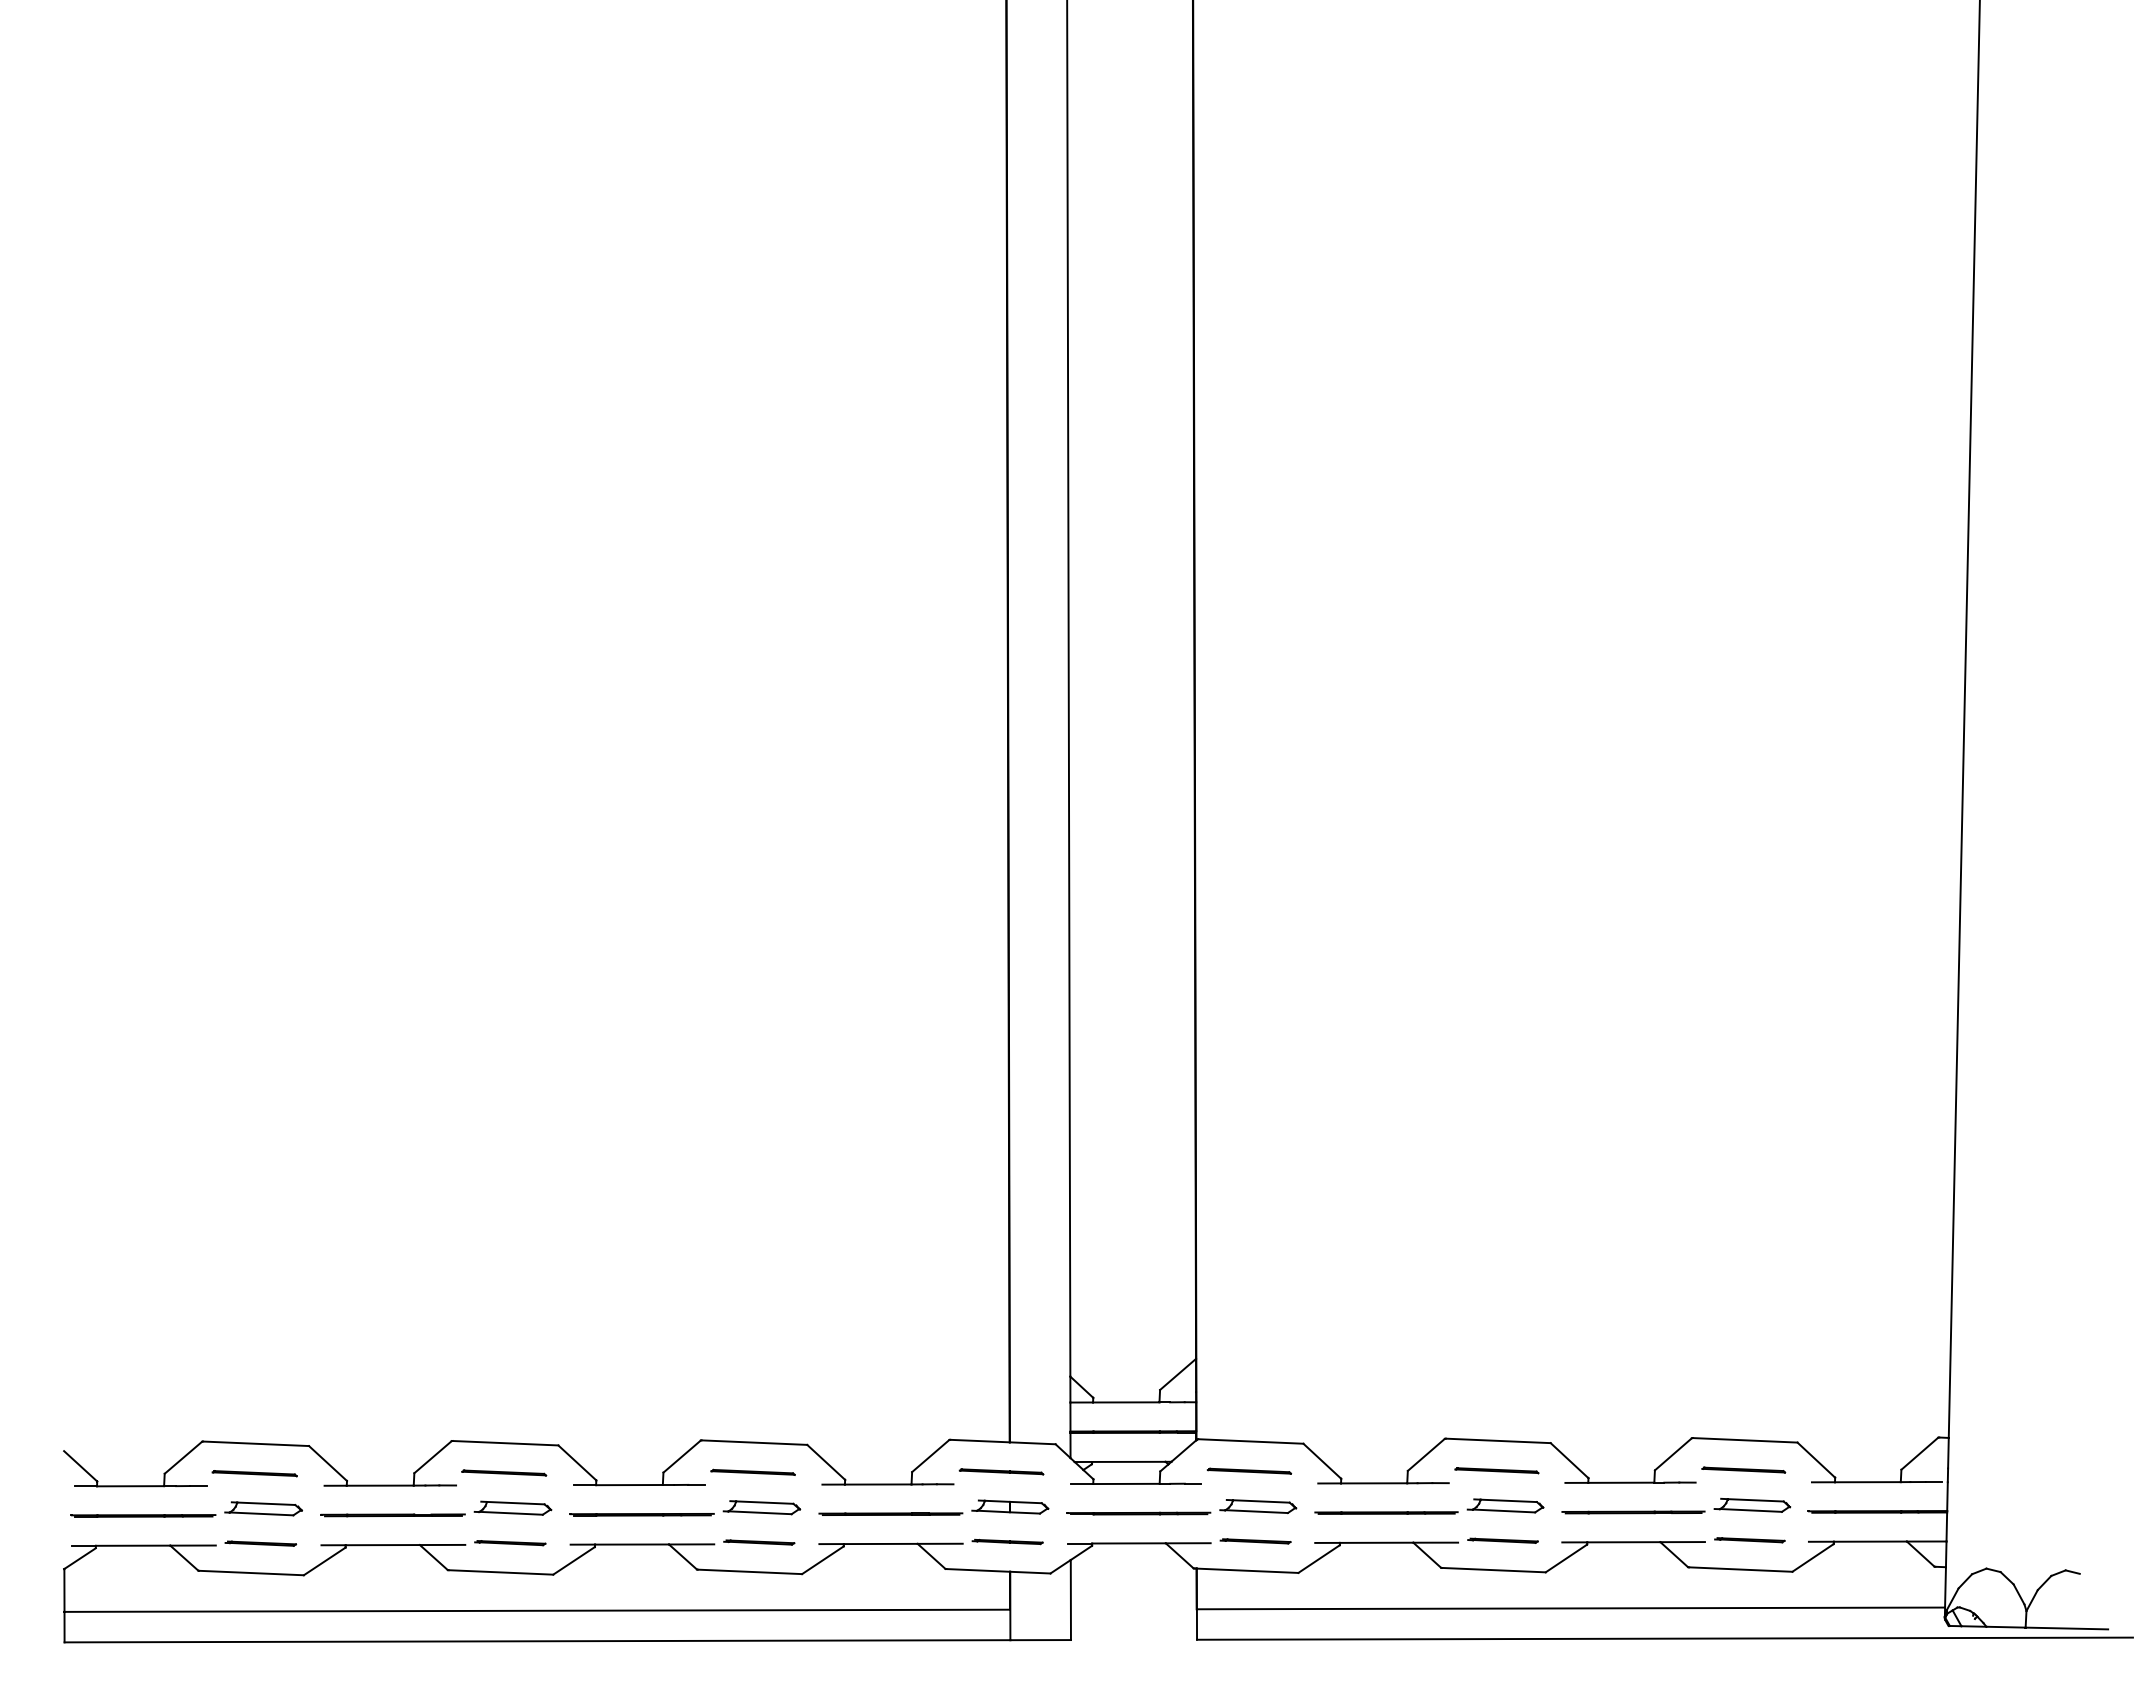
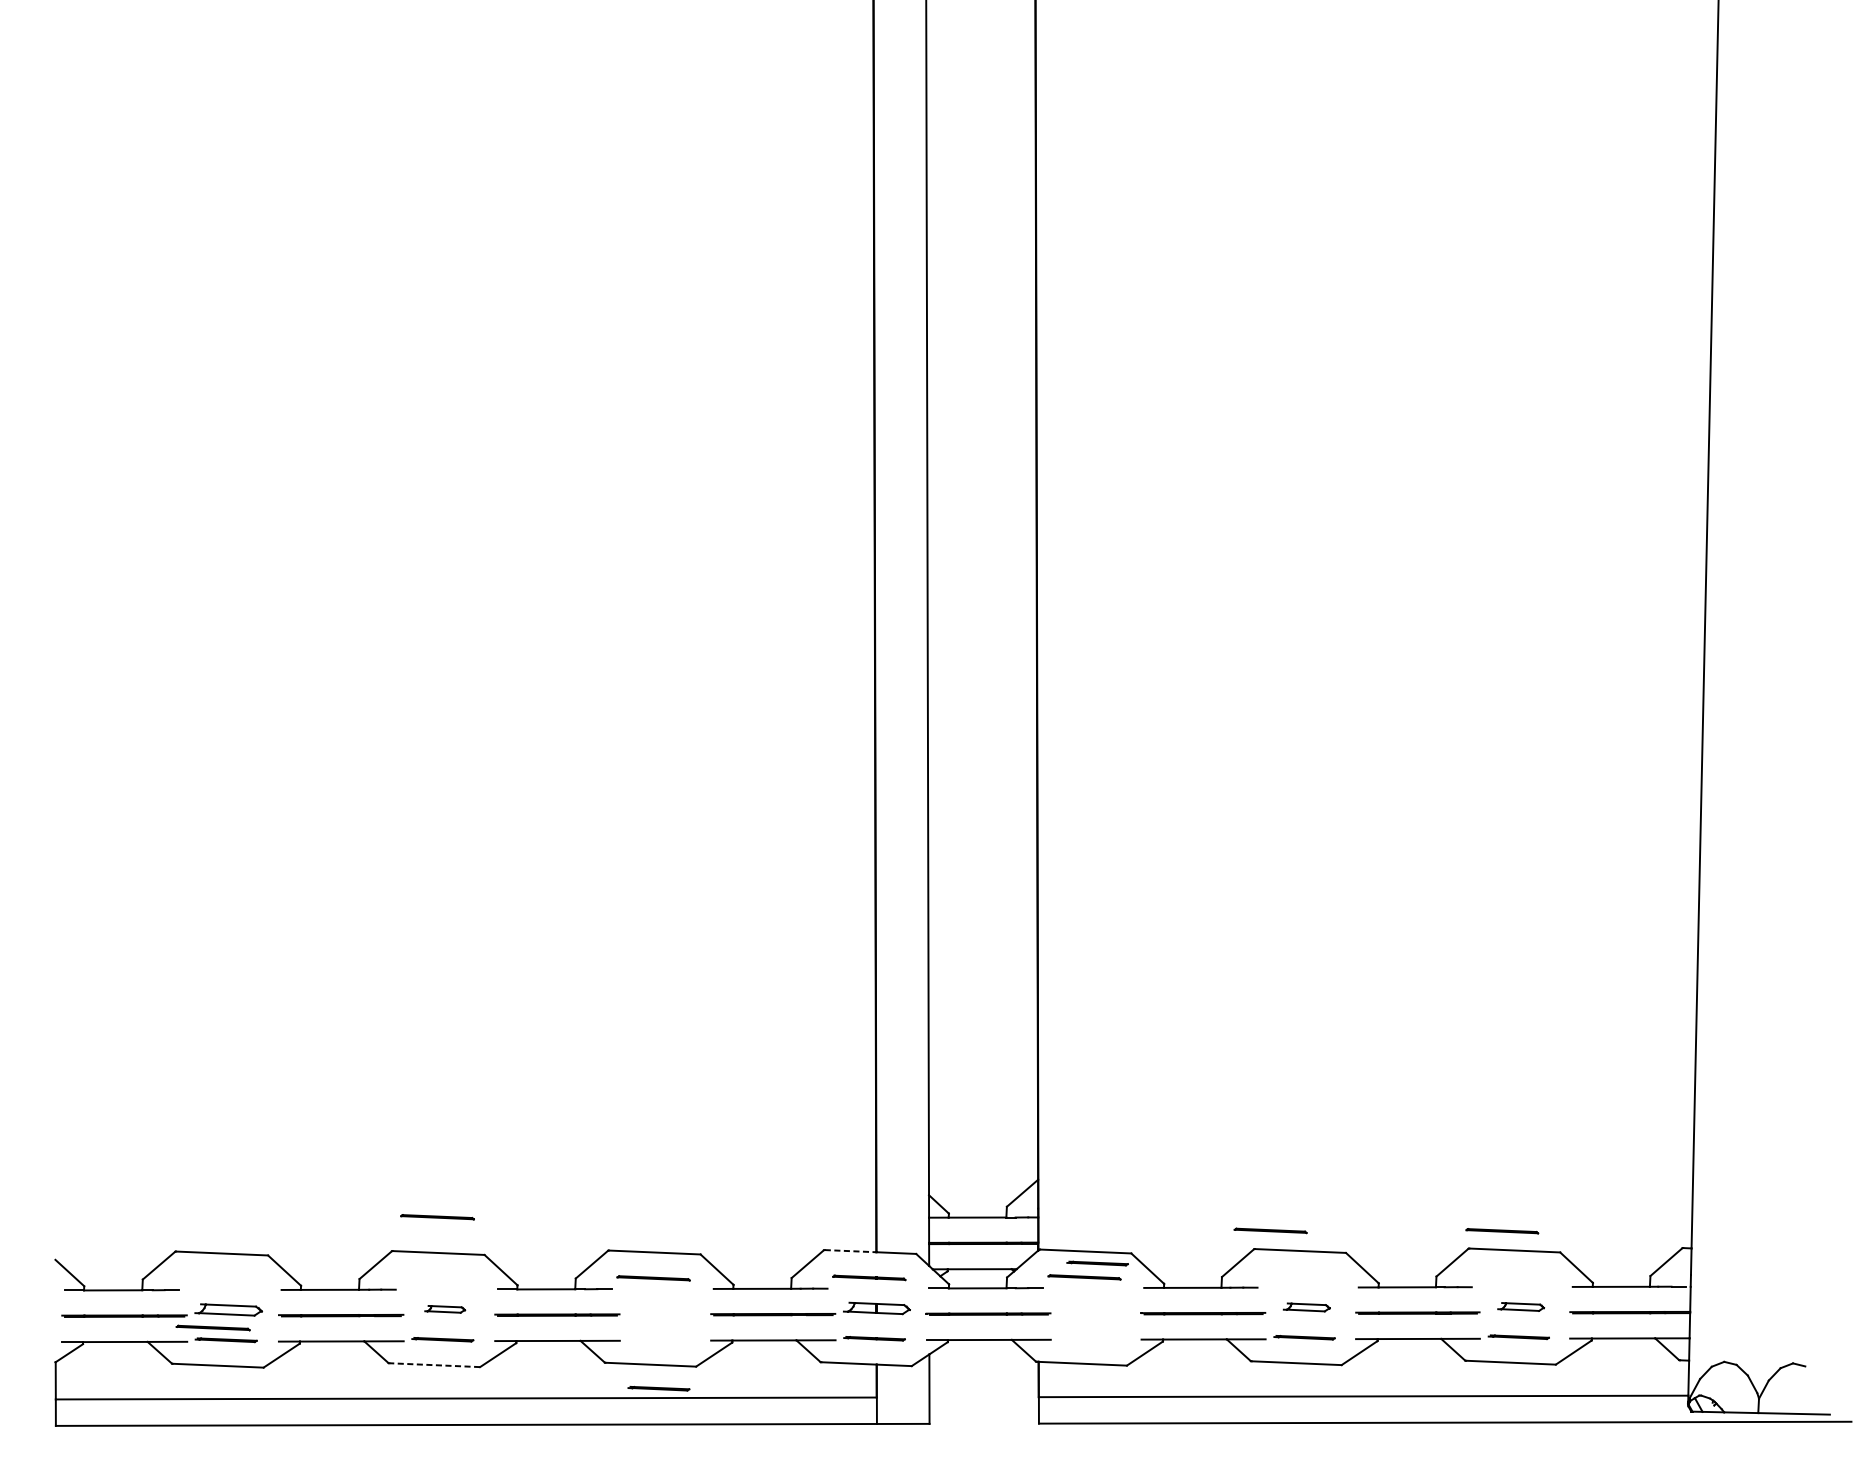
line: (979, 1441) -> (850, 1251), solid -> dashed
line: (1743, 1469) -> (1502, 1230), moved
line: (1496, 1470) -> (1270, 1230), moved
line: (504, 1472) -> (437, 1216), moved
line: (254, 1473) -> (212, 1327), moved
part: (1505, 1505) -> (1306, 1307), size x0.7
part: (1752, 1505) -> (1521, 1307), size x0.7
part: (1258, 1506) -> (1092, 1307), removed
part: (512, 1507) -> (444, 1308), size x0.6
part: (761, 1507) -> (660, 1308), removed
line: (1255, 1541) -> (1097, 1263), moved
line: (759, 1542) -> (659, 1388), moved
line: (500, 1572) -> (434, 1365), solid -> dashed

